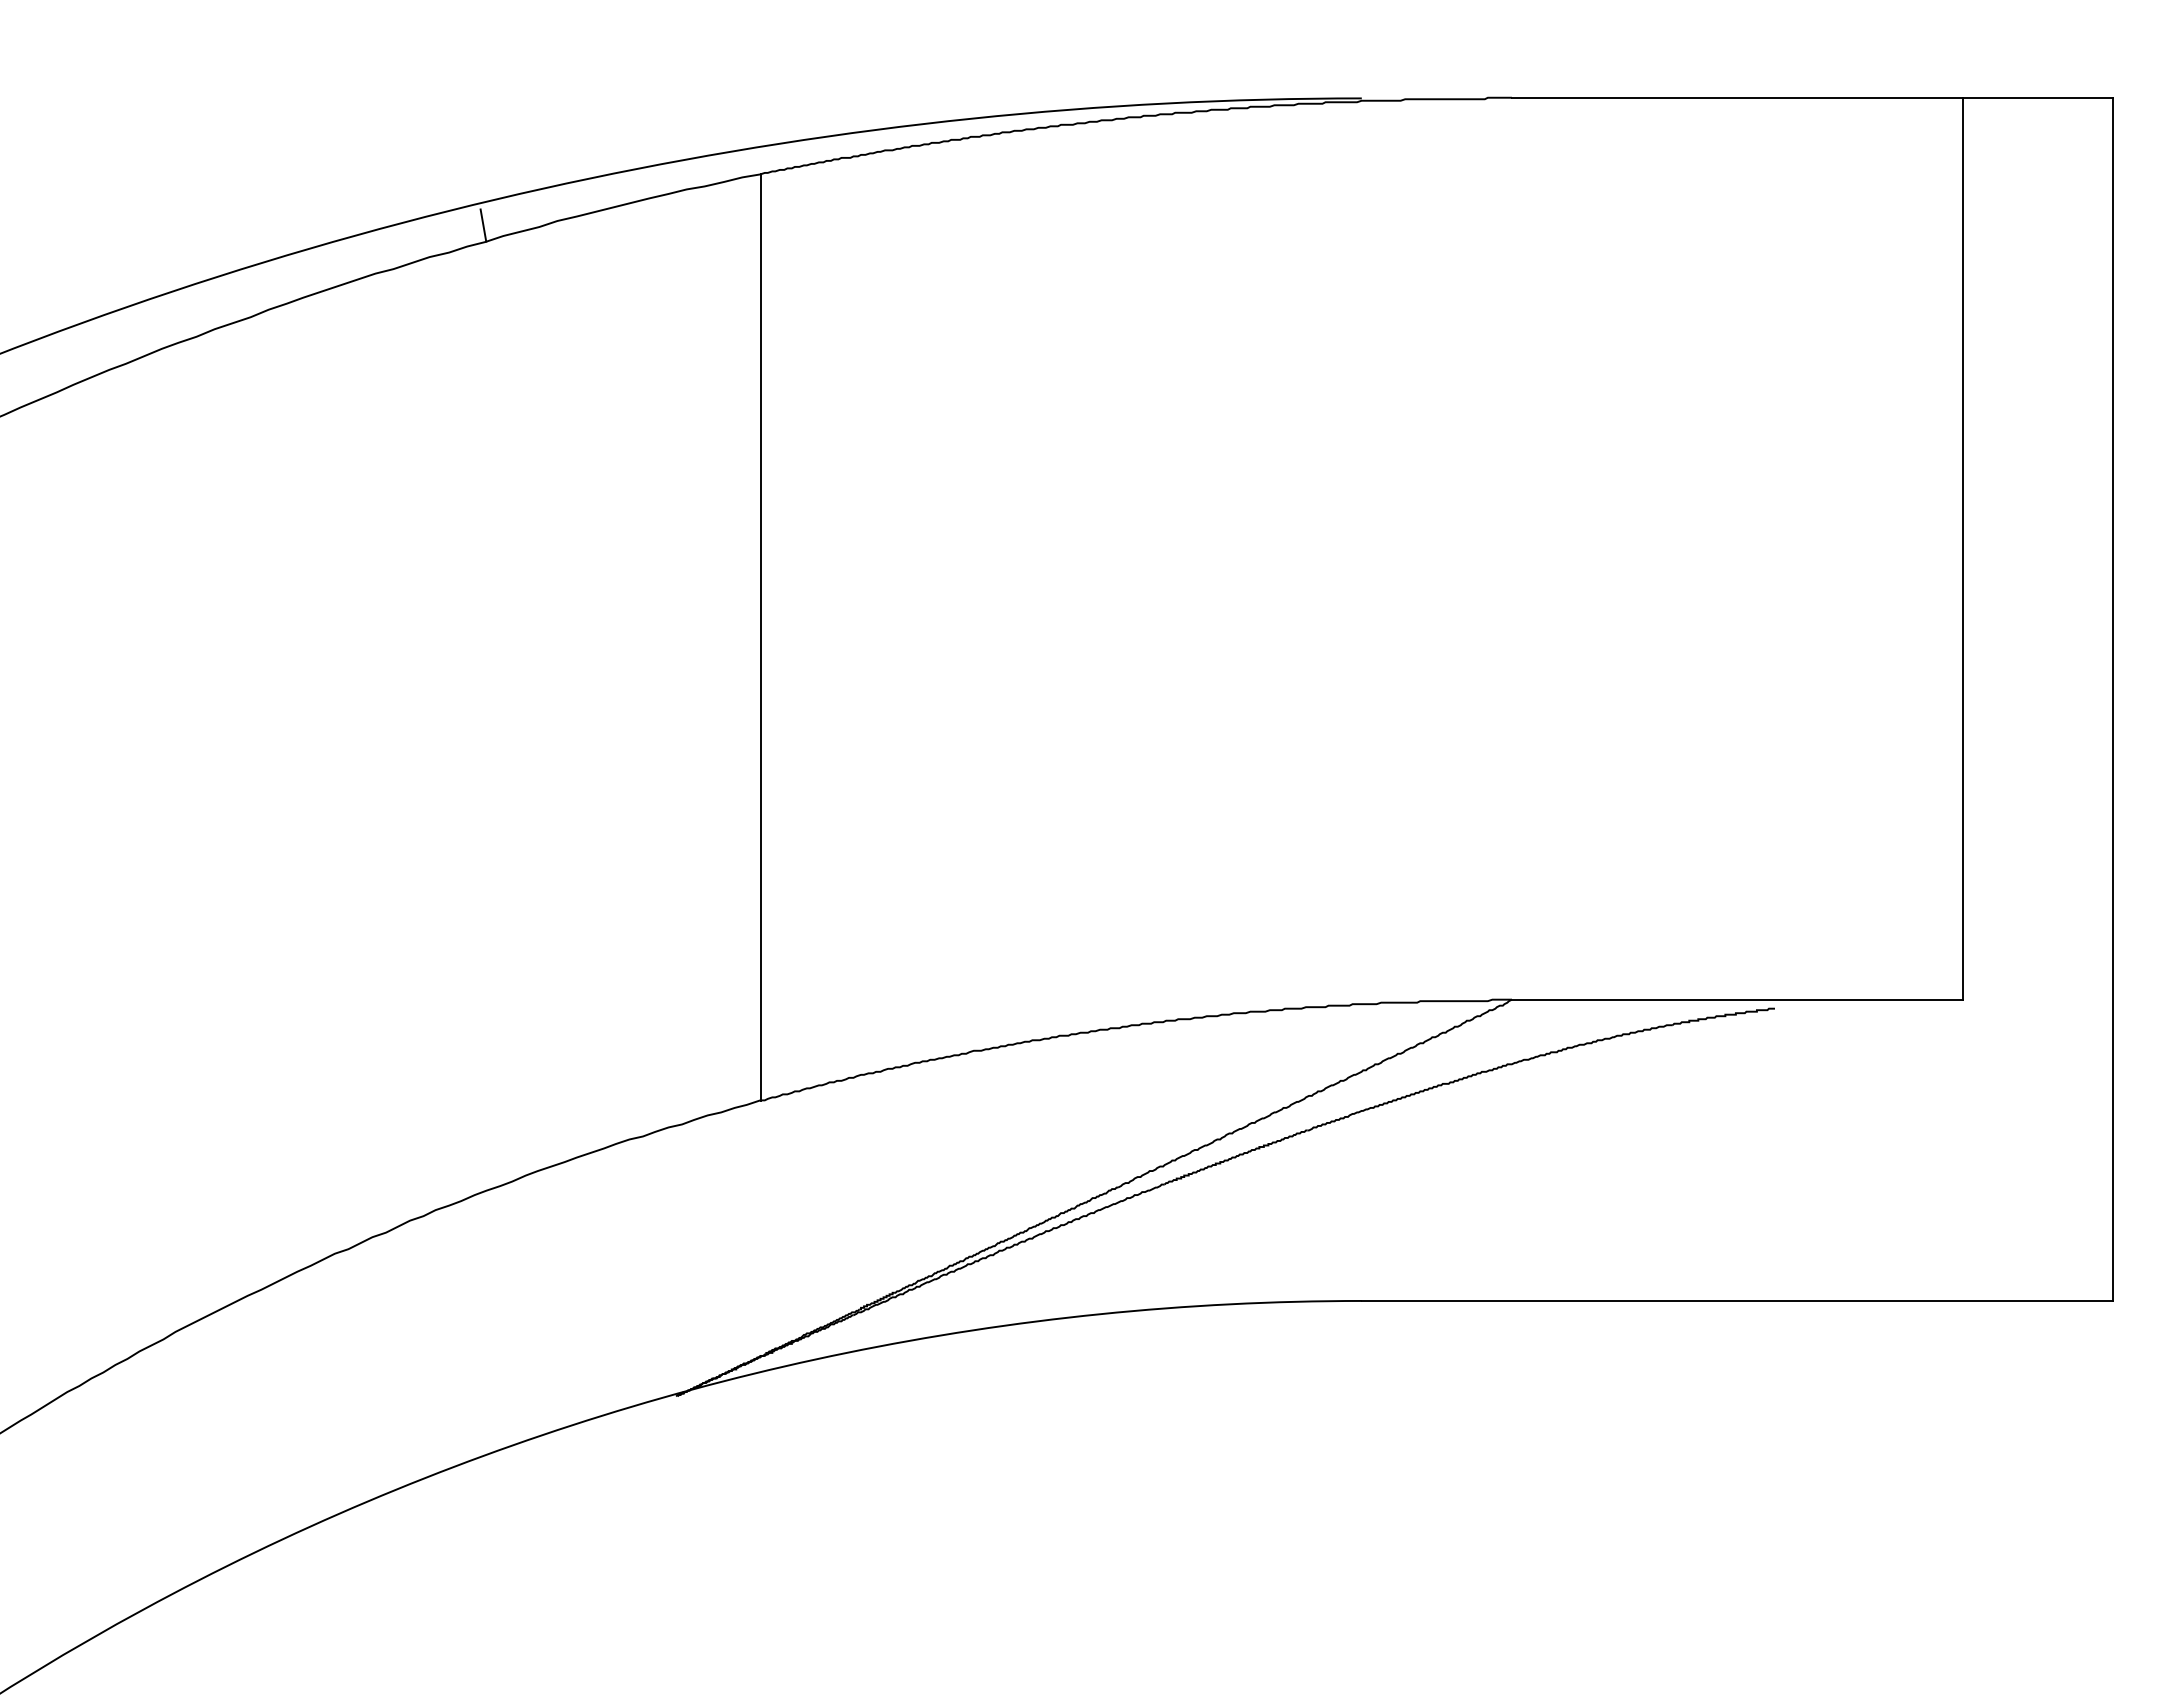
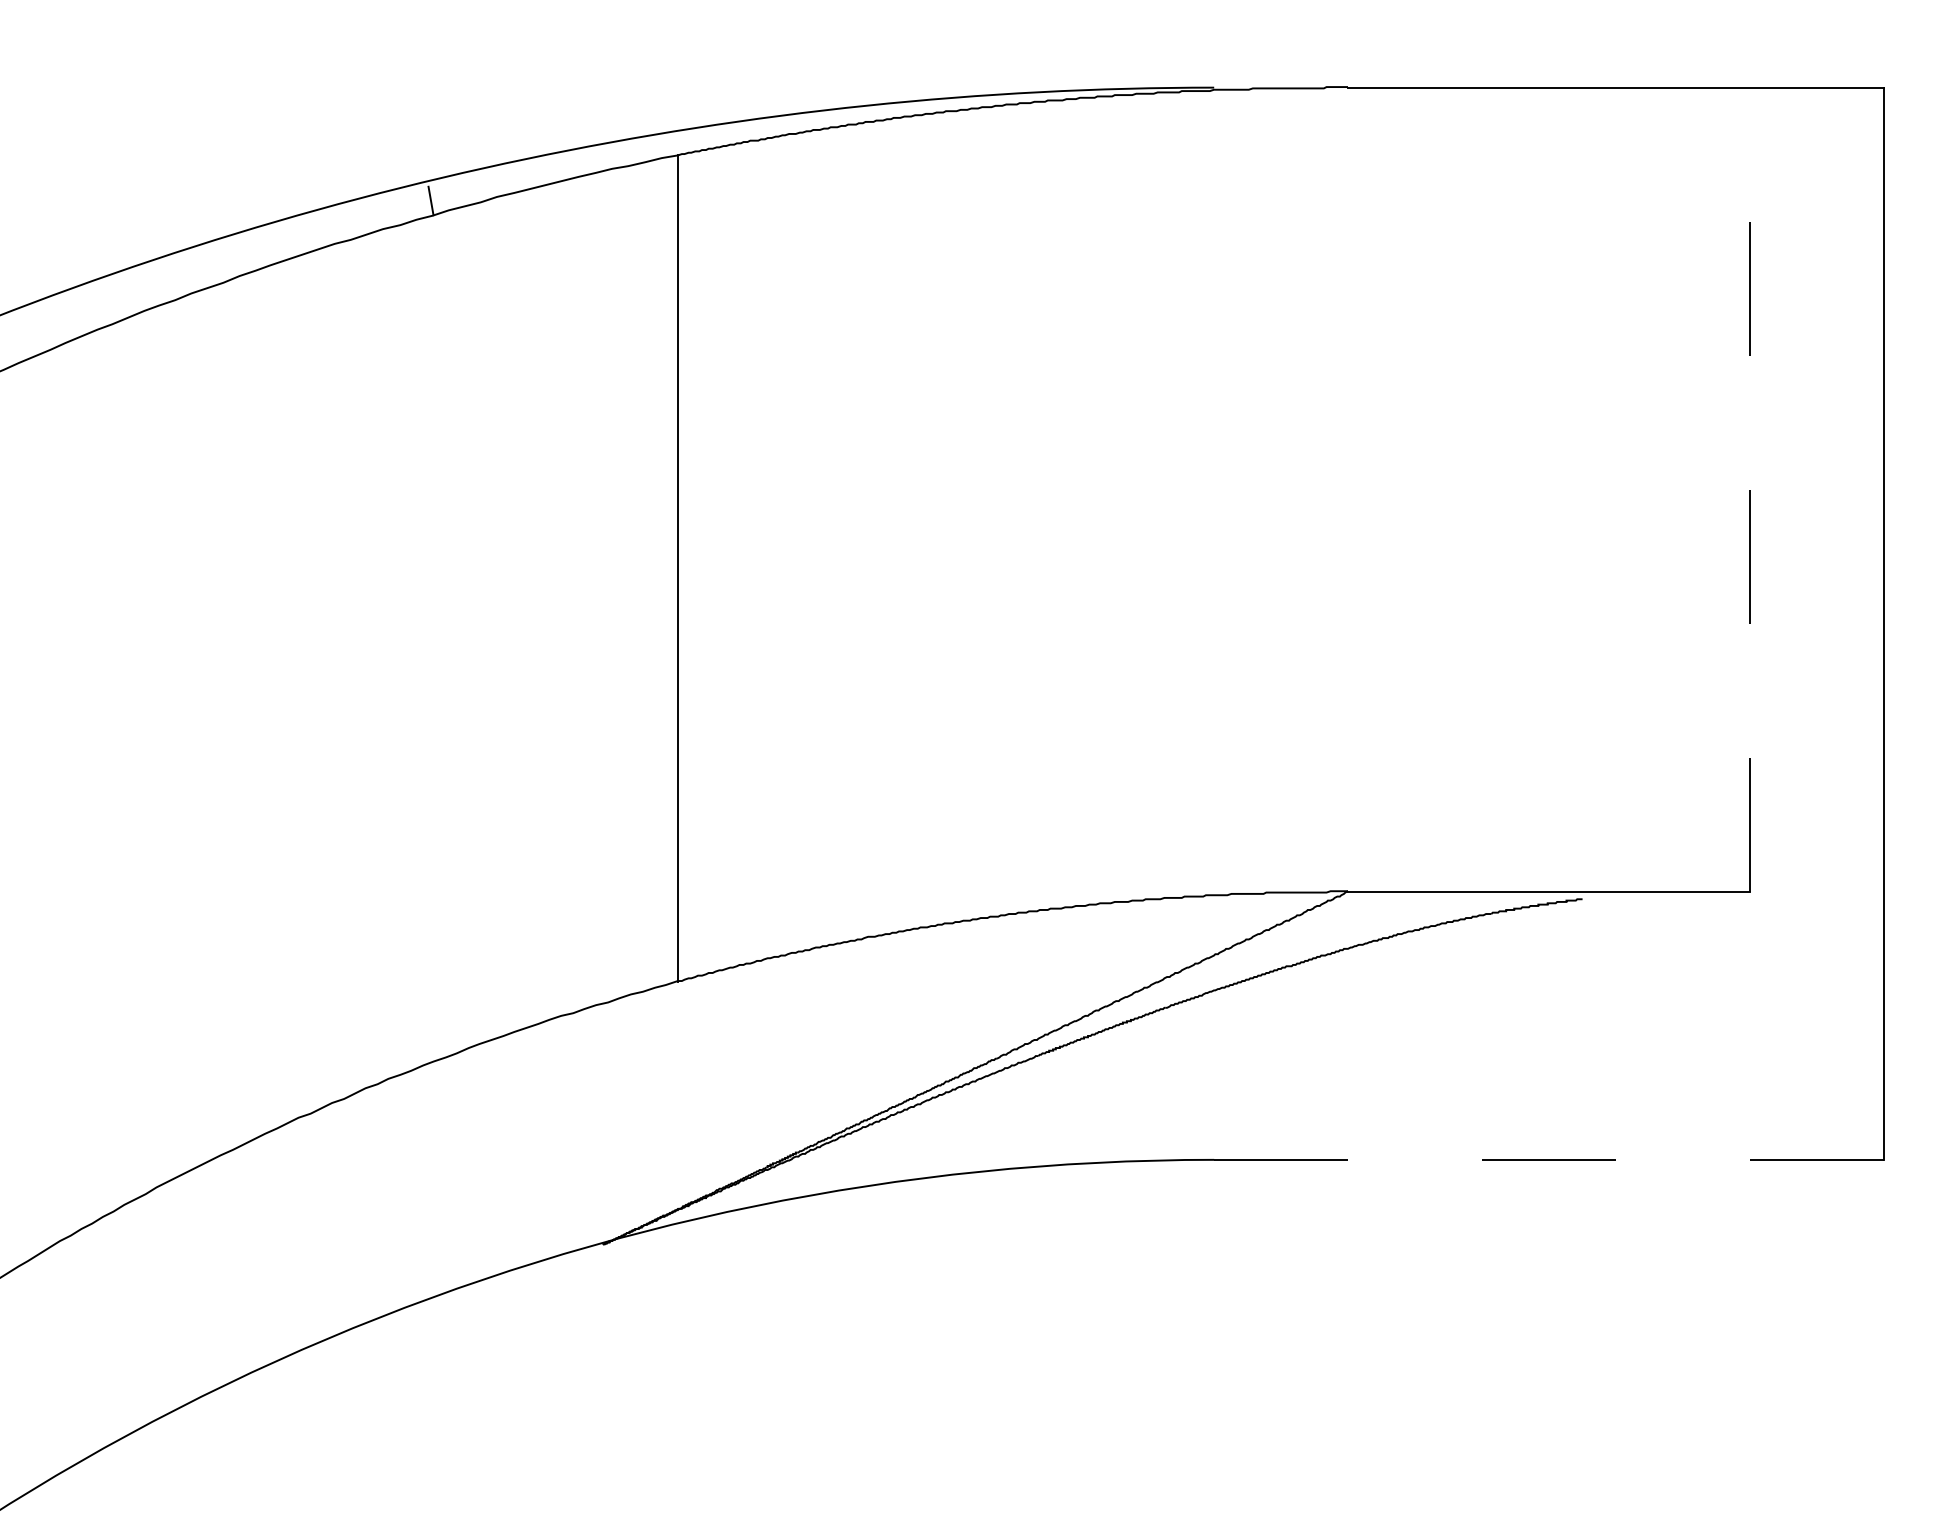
line: (1963, 549) -> (1750, 489), solid -> dashed
line: (1737, 1300) -> (1549, 1159), solid -> dashed

